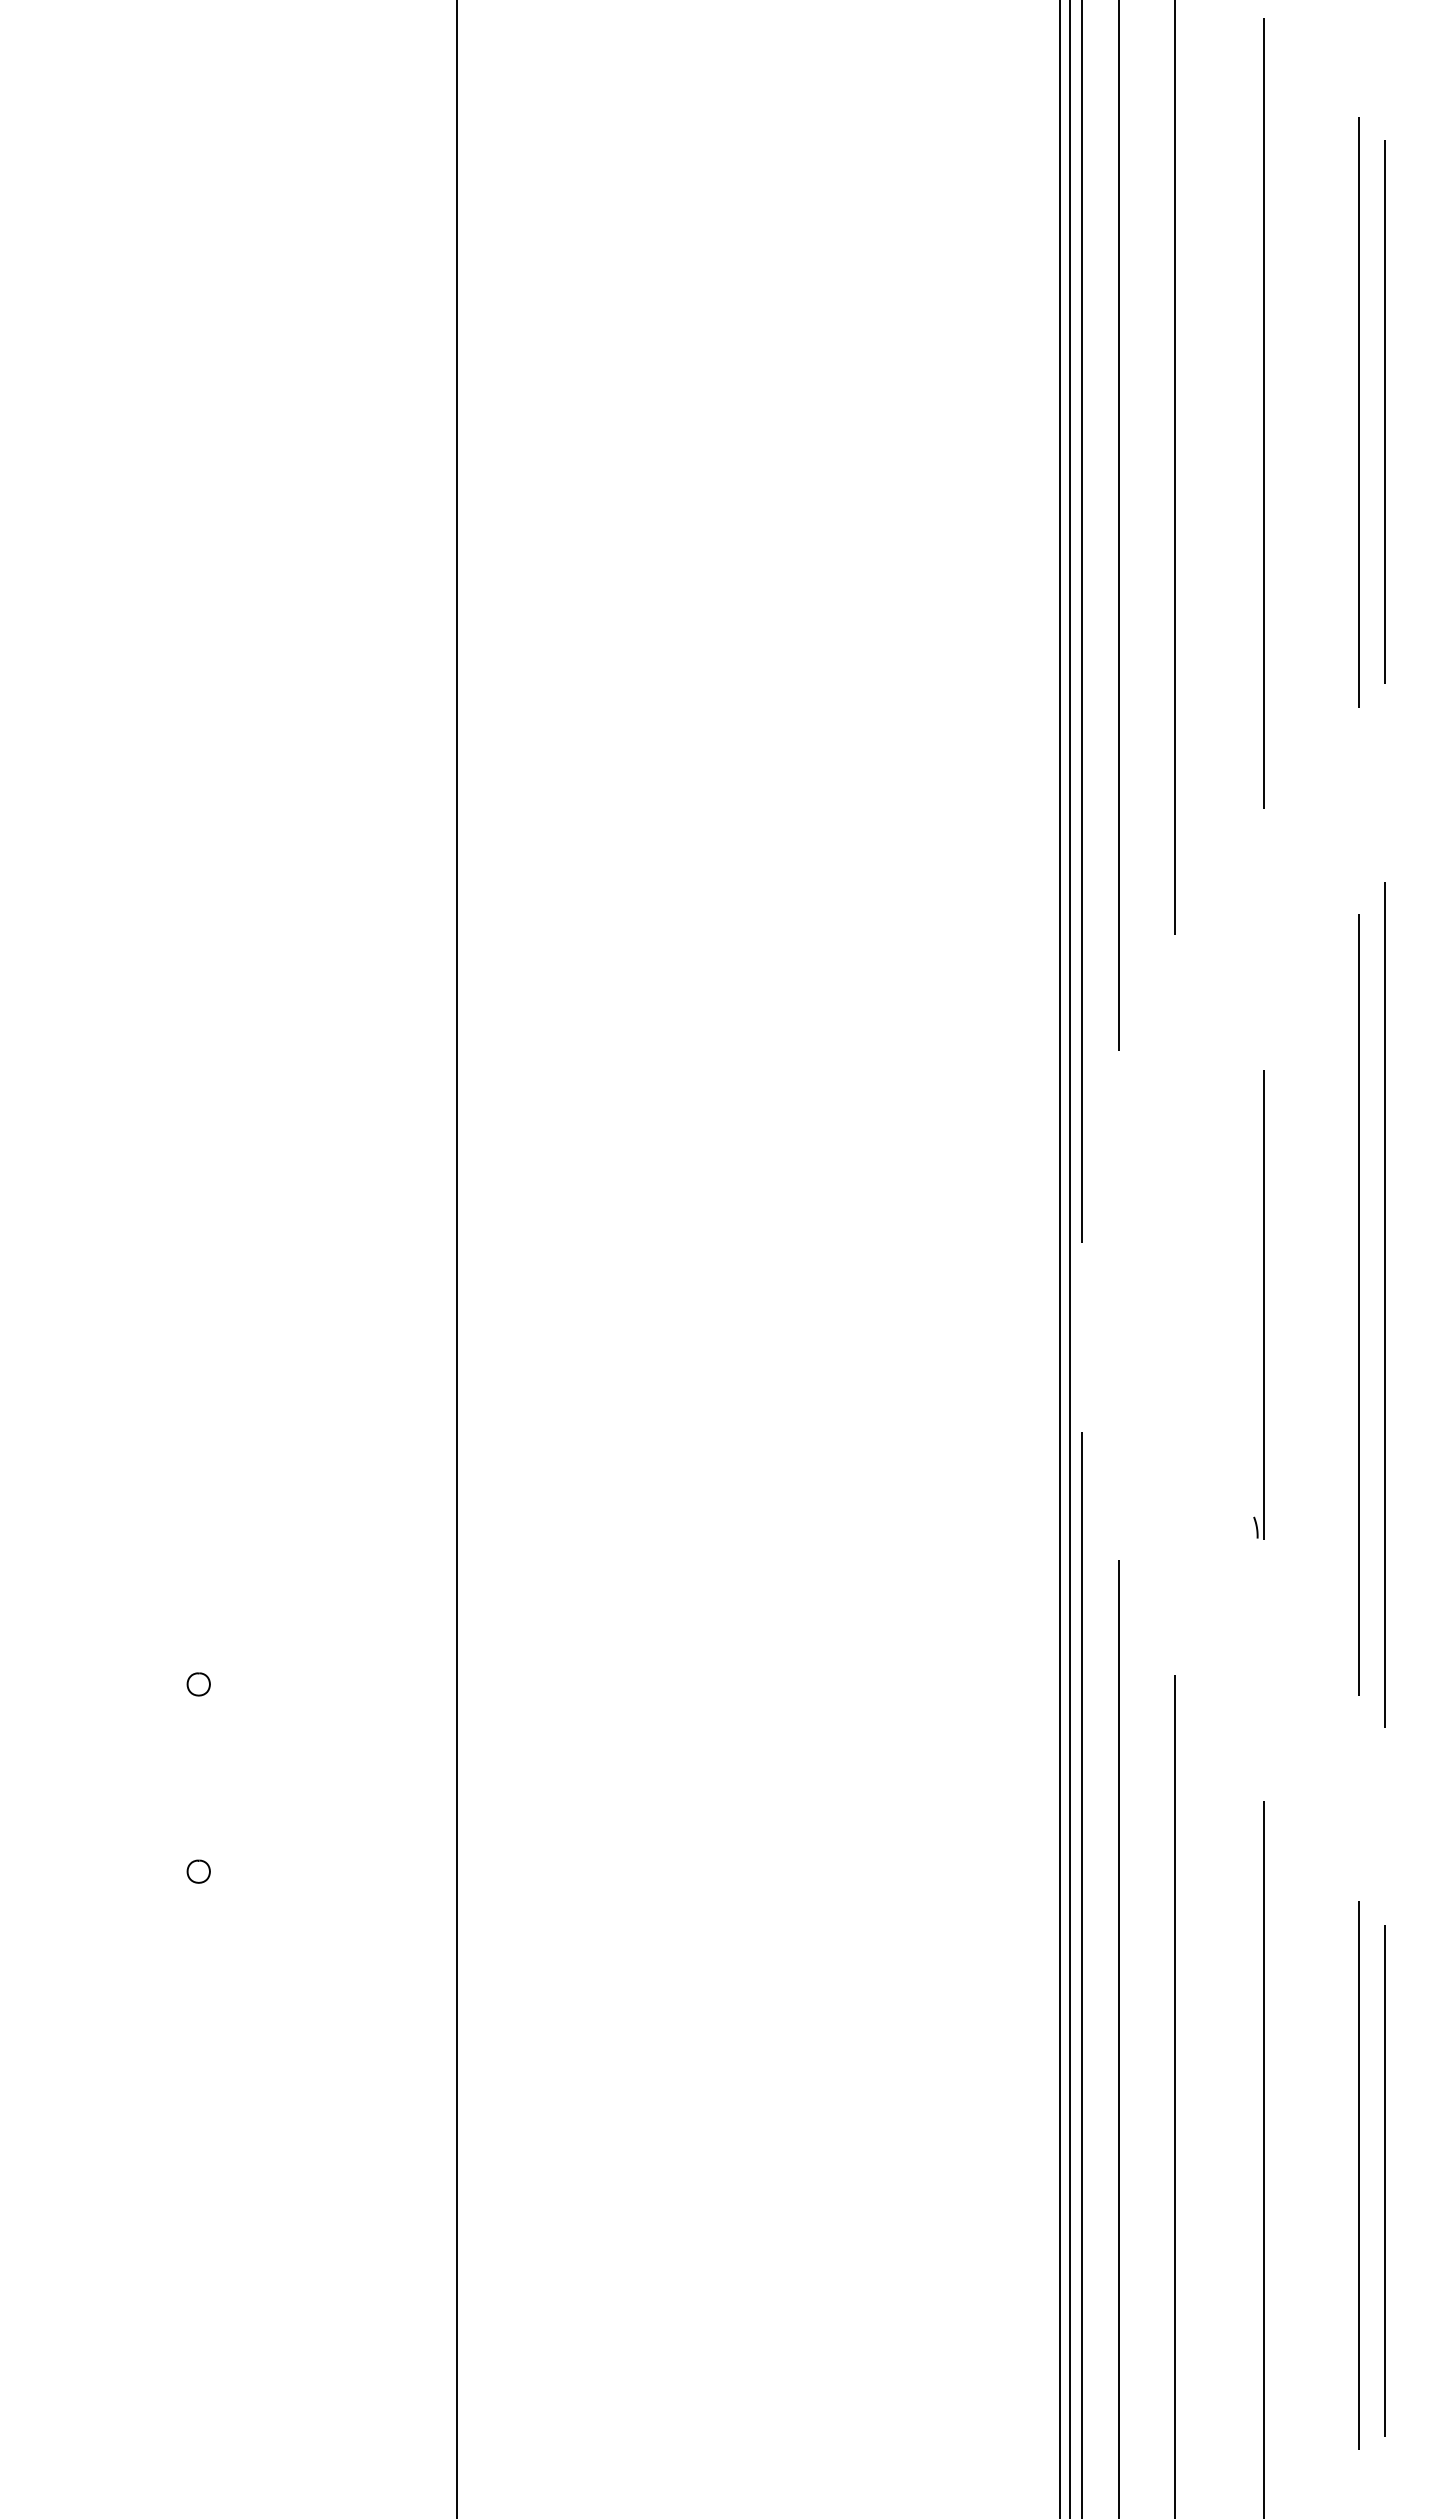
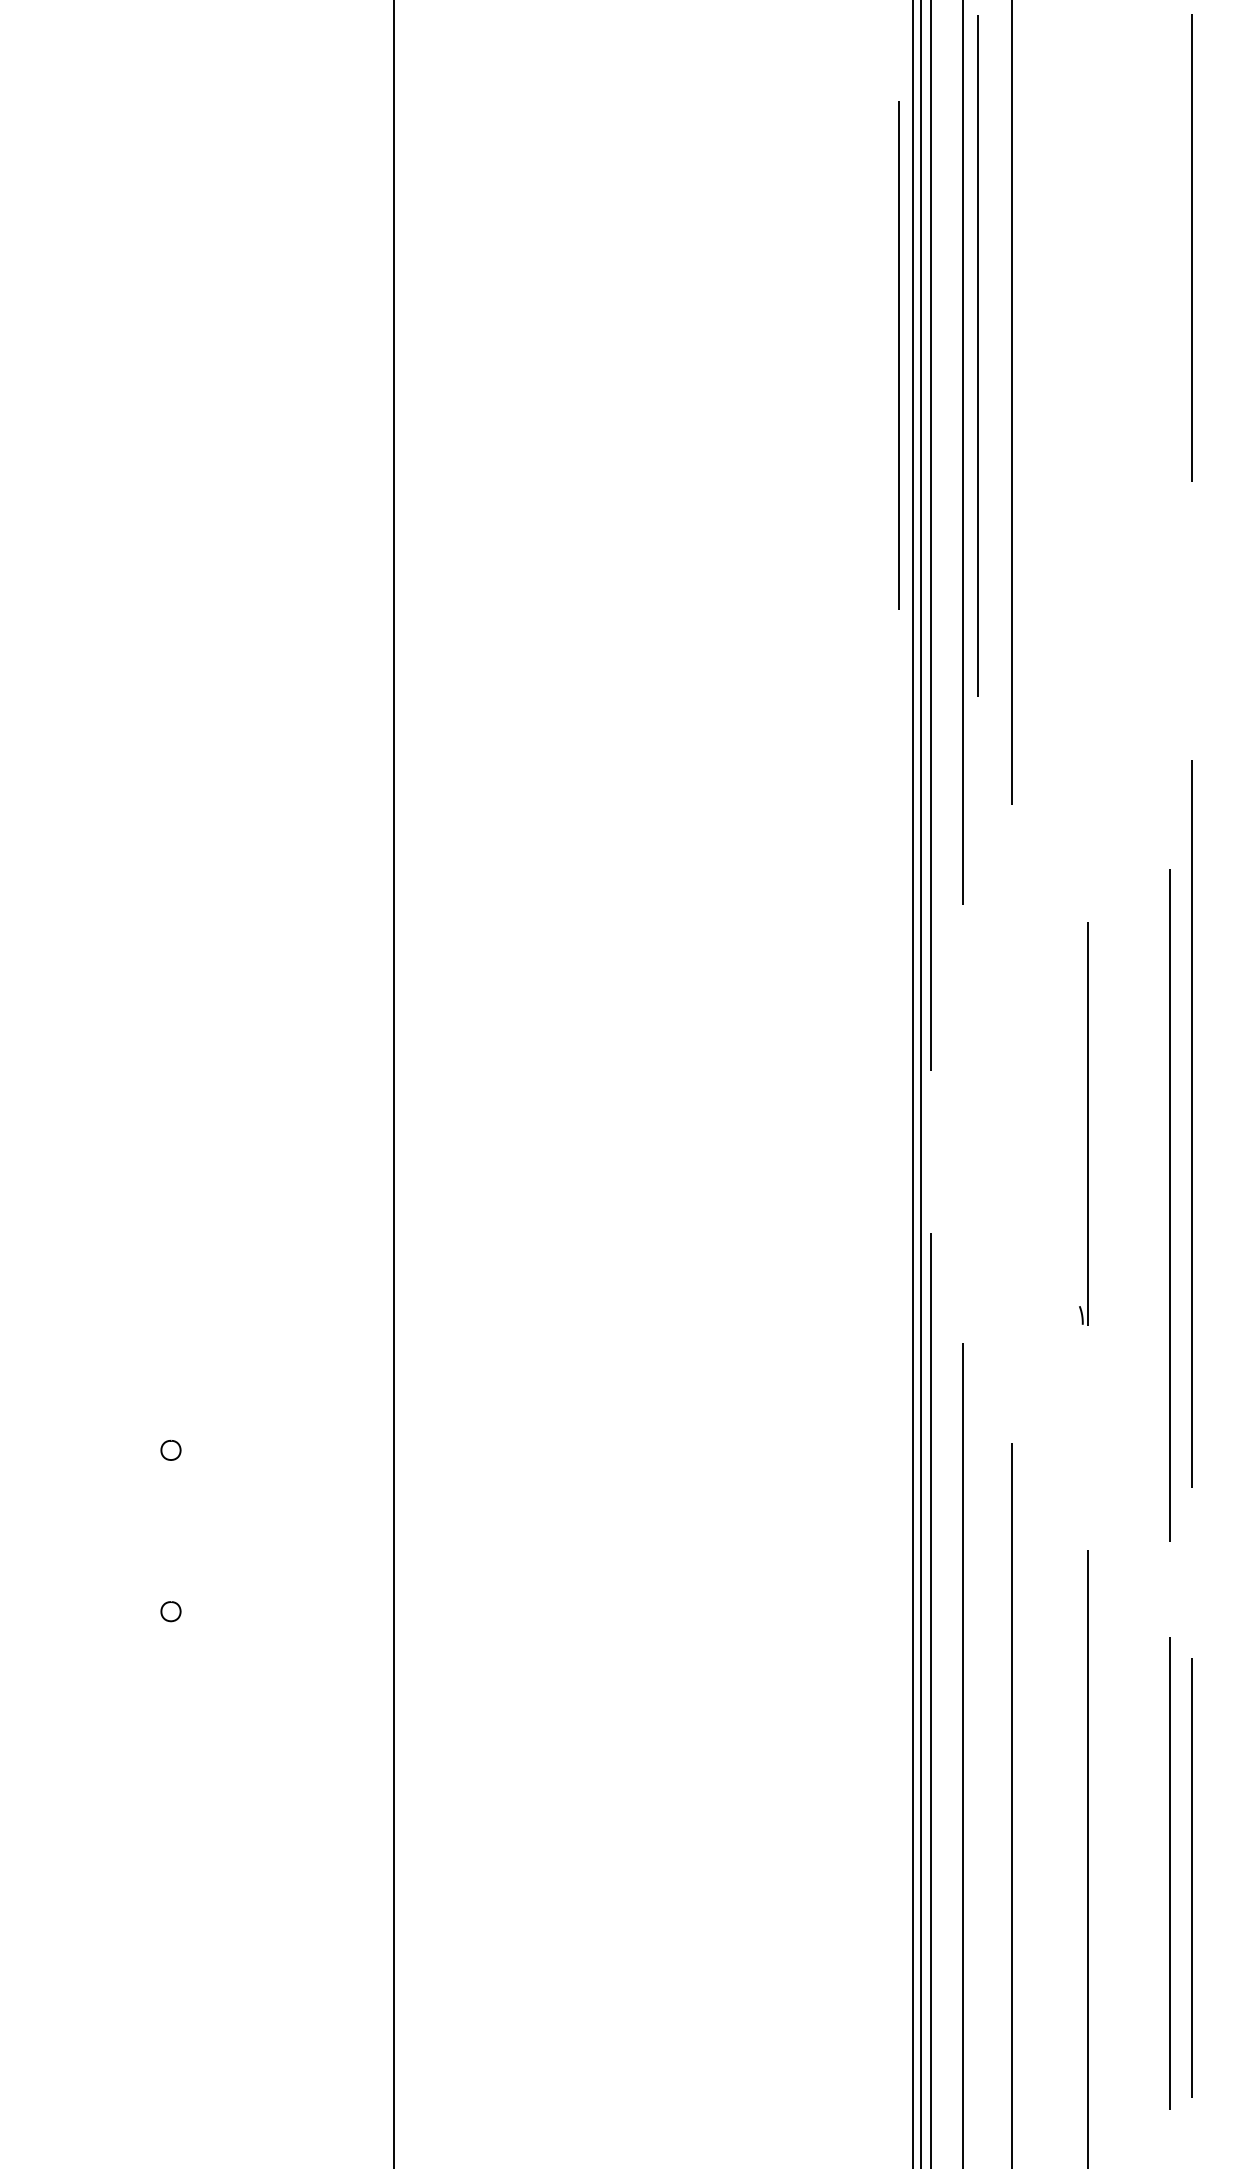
line: (1384, 411) -> (1192, 247), moved
line: (1358, 412) -> (898, 355), moved
line: (1263, 413) -> (977, 356), moved
line: (1358, 1304) -> (1169, 1205), moved

